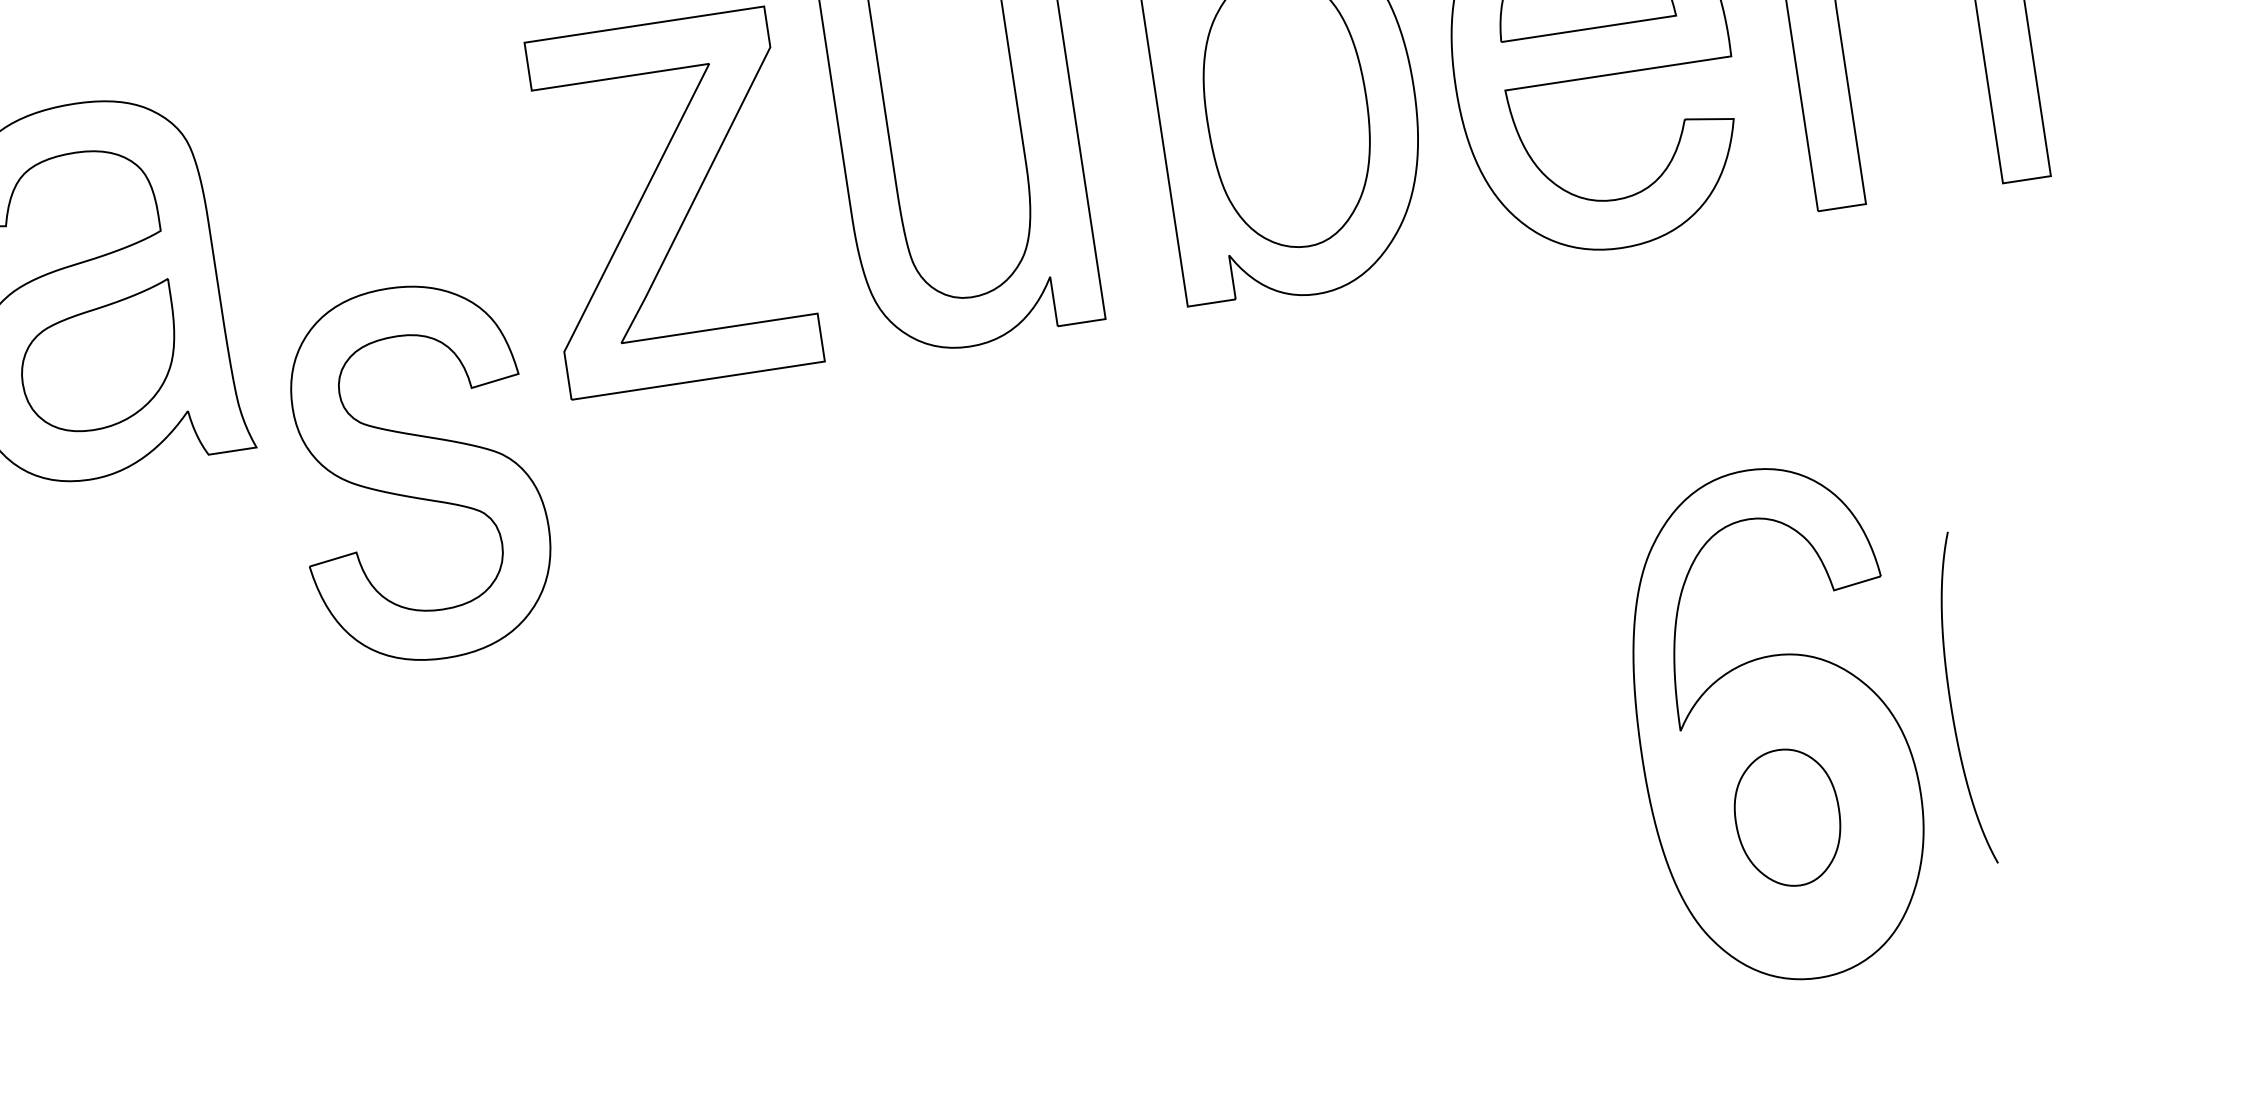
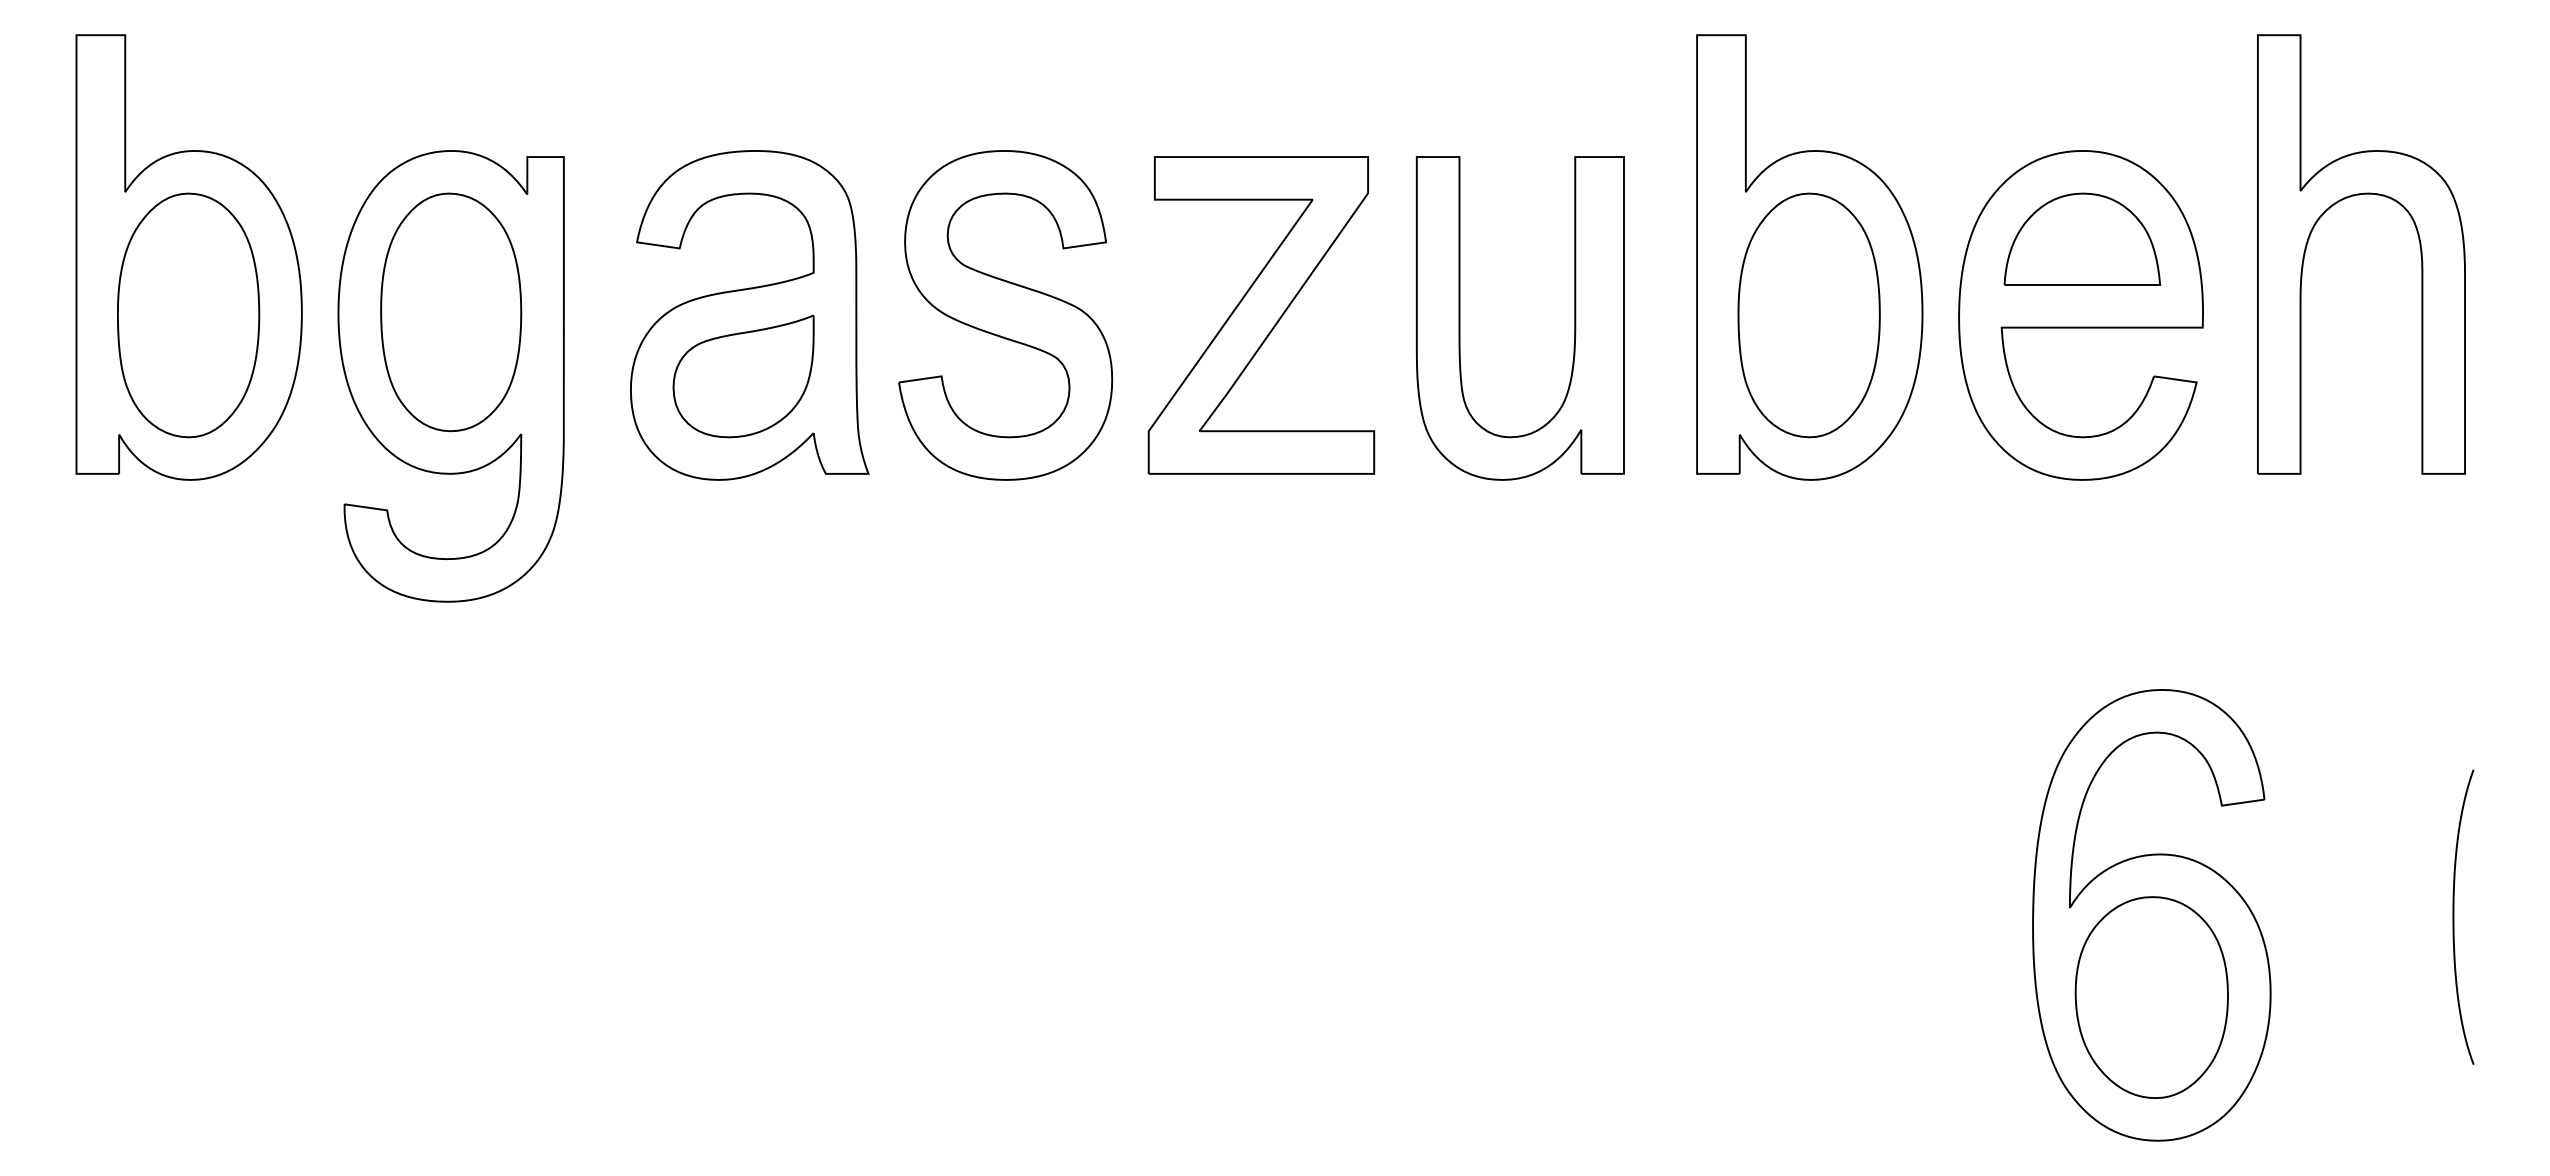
part: (417, 473) -> (1005, 315), moved
curve: (1951, 700) -> (2454, 916), moved
part: (1787, 817) -> (2151, 997), size x1.67

